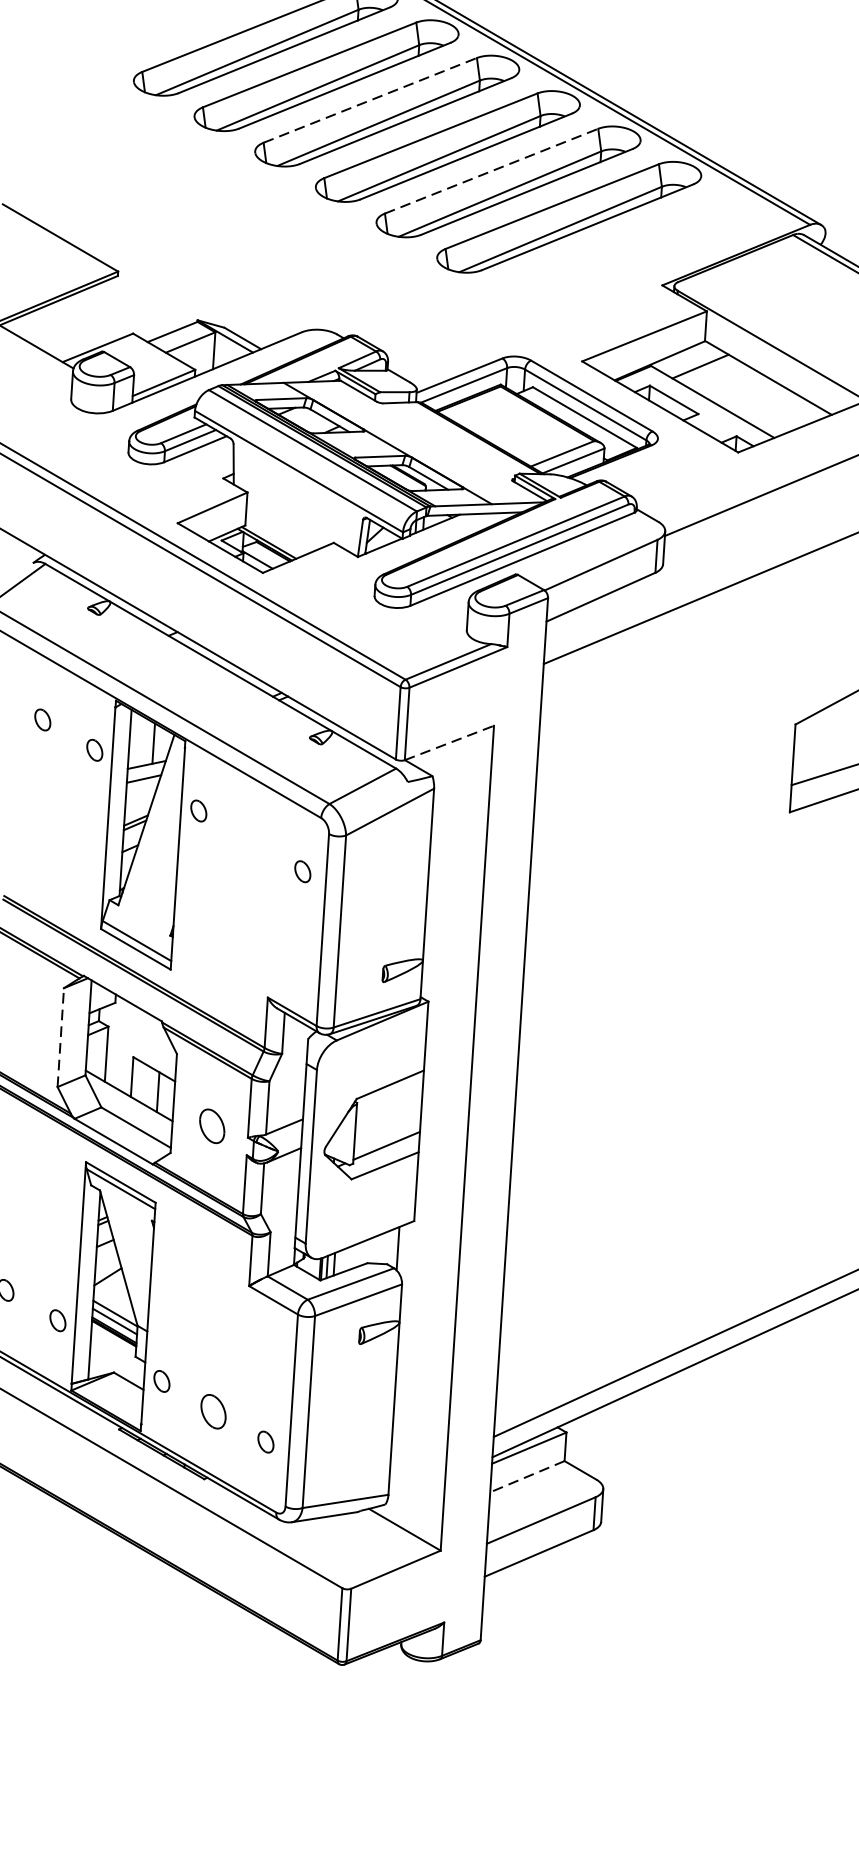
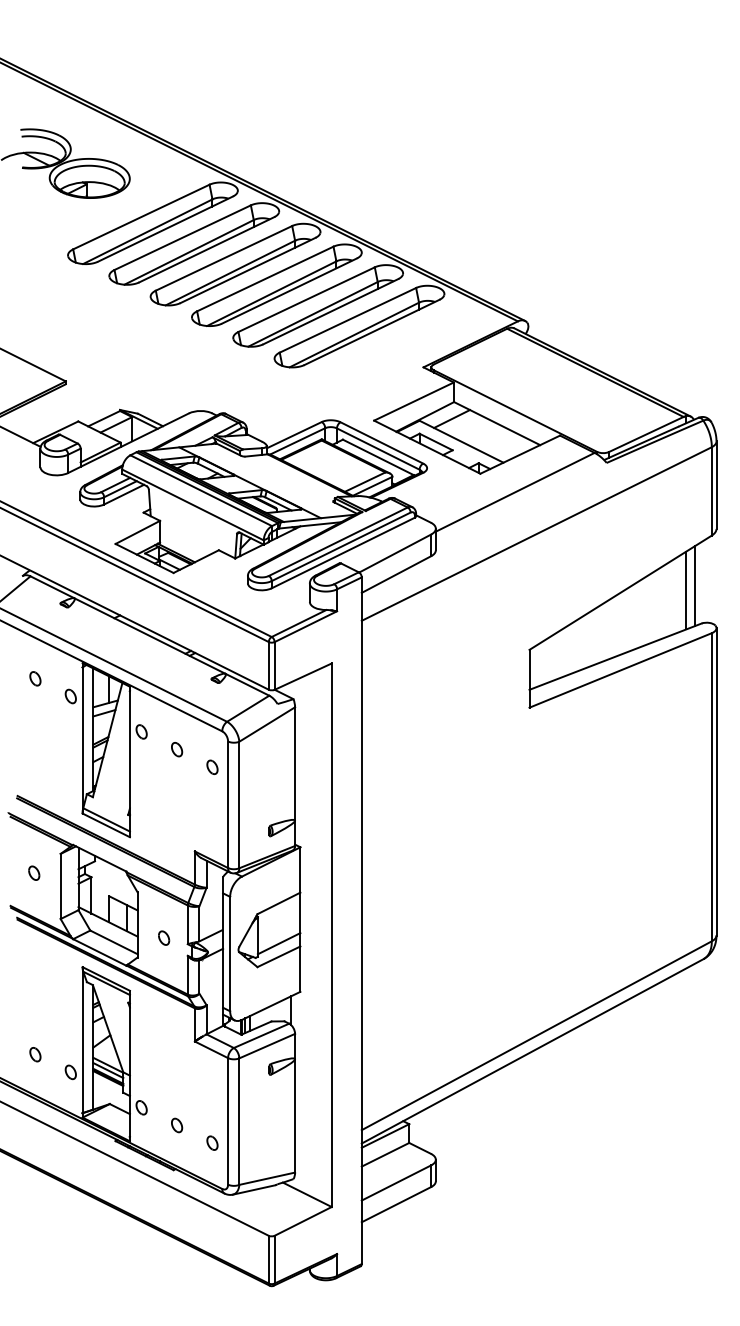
line: (371, 100) -> (224, 258), dashed -> solid
line: (492, 171) -> (307, 299), dashed -> solid
line: (449, 742) -> (303, 676), dashed -> solid
part: (251, 841) -> (177, 749), added
part: (22, 1013) -> (34, 872), added
line: (60, 1037) -> (60, 886), dashed -> solid
part: (213, 1125) -> (164, 937), size x0.62
part: (214, 1411) -> (177, 1125), size x0.62
line: (527, 1476) -> (385, 1154), dashed -> solid

